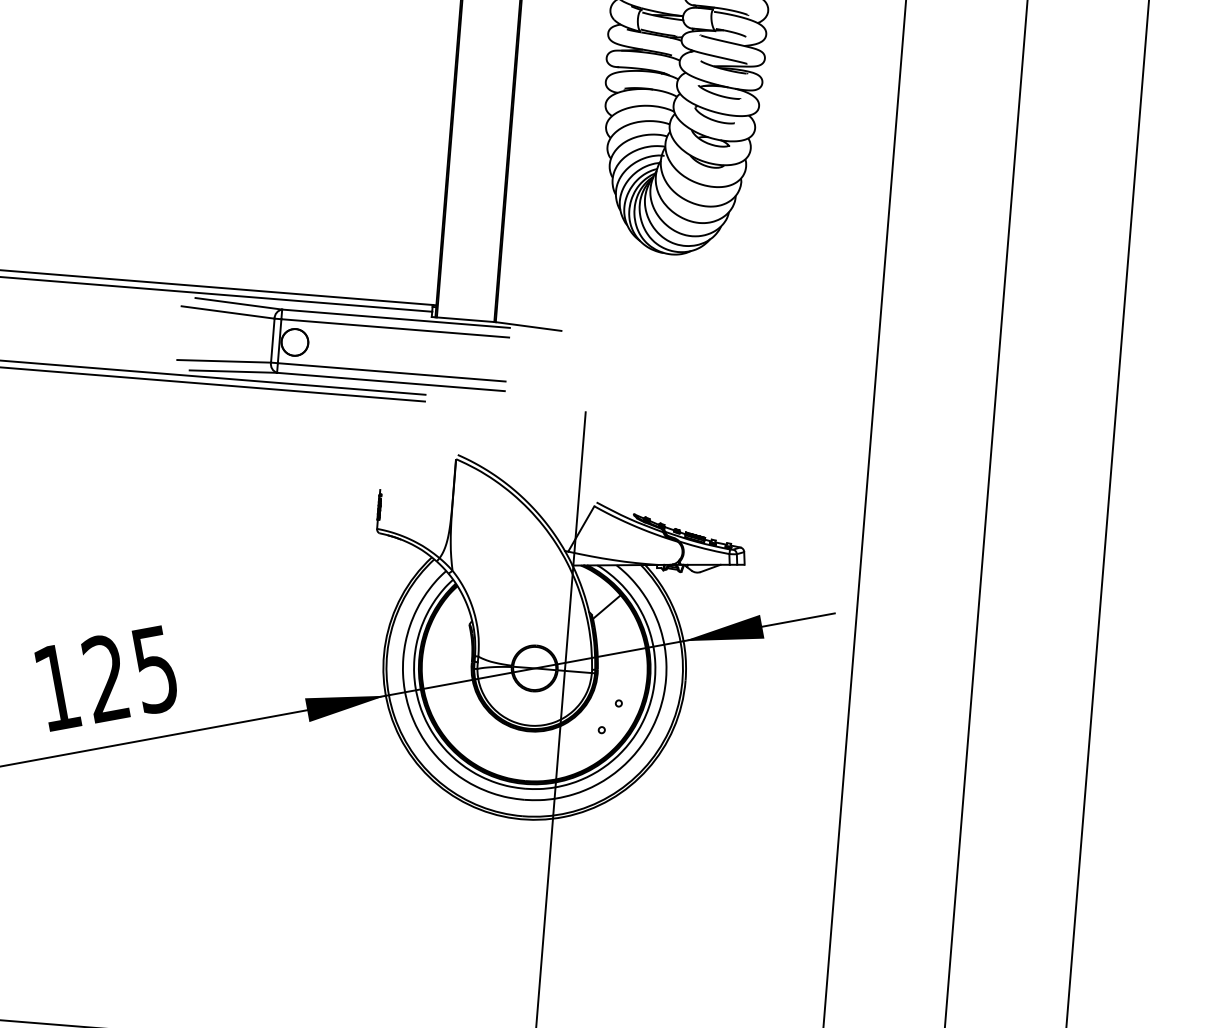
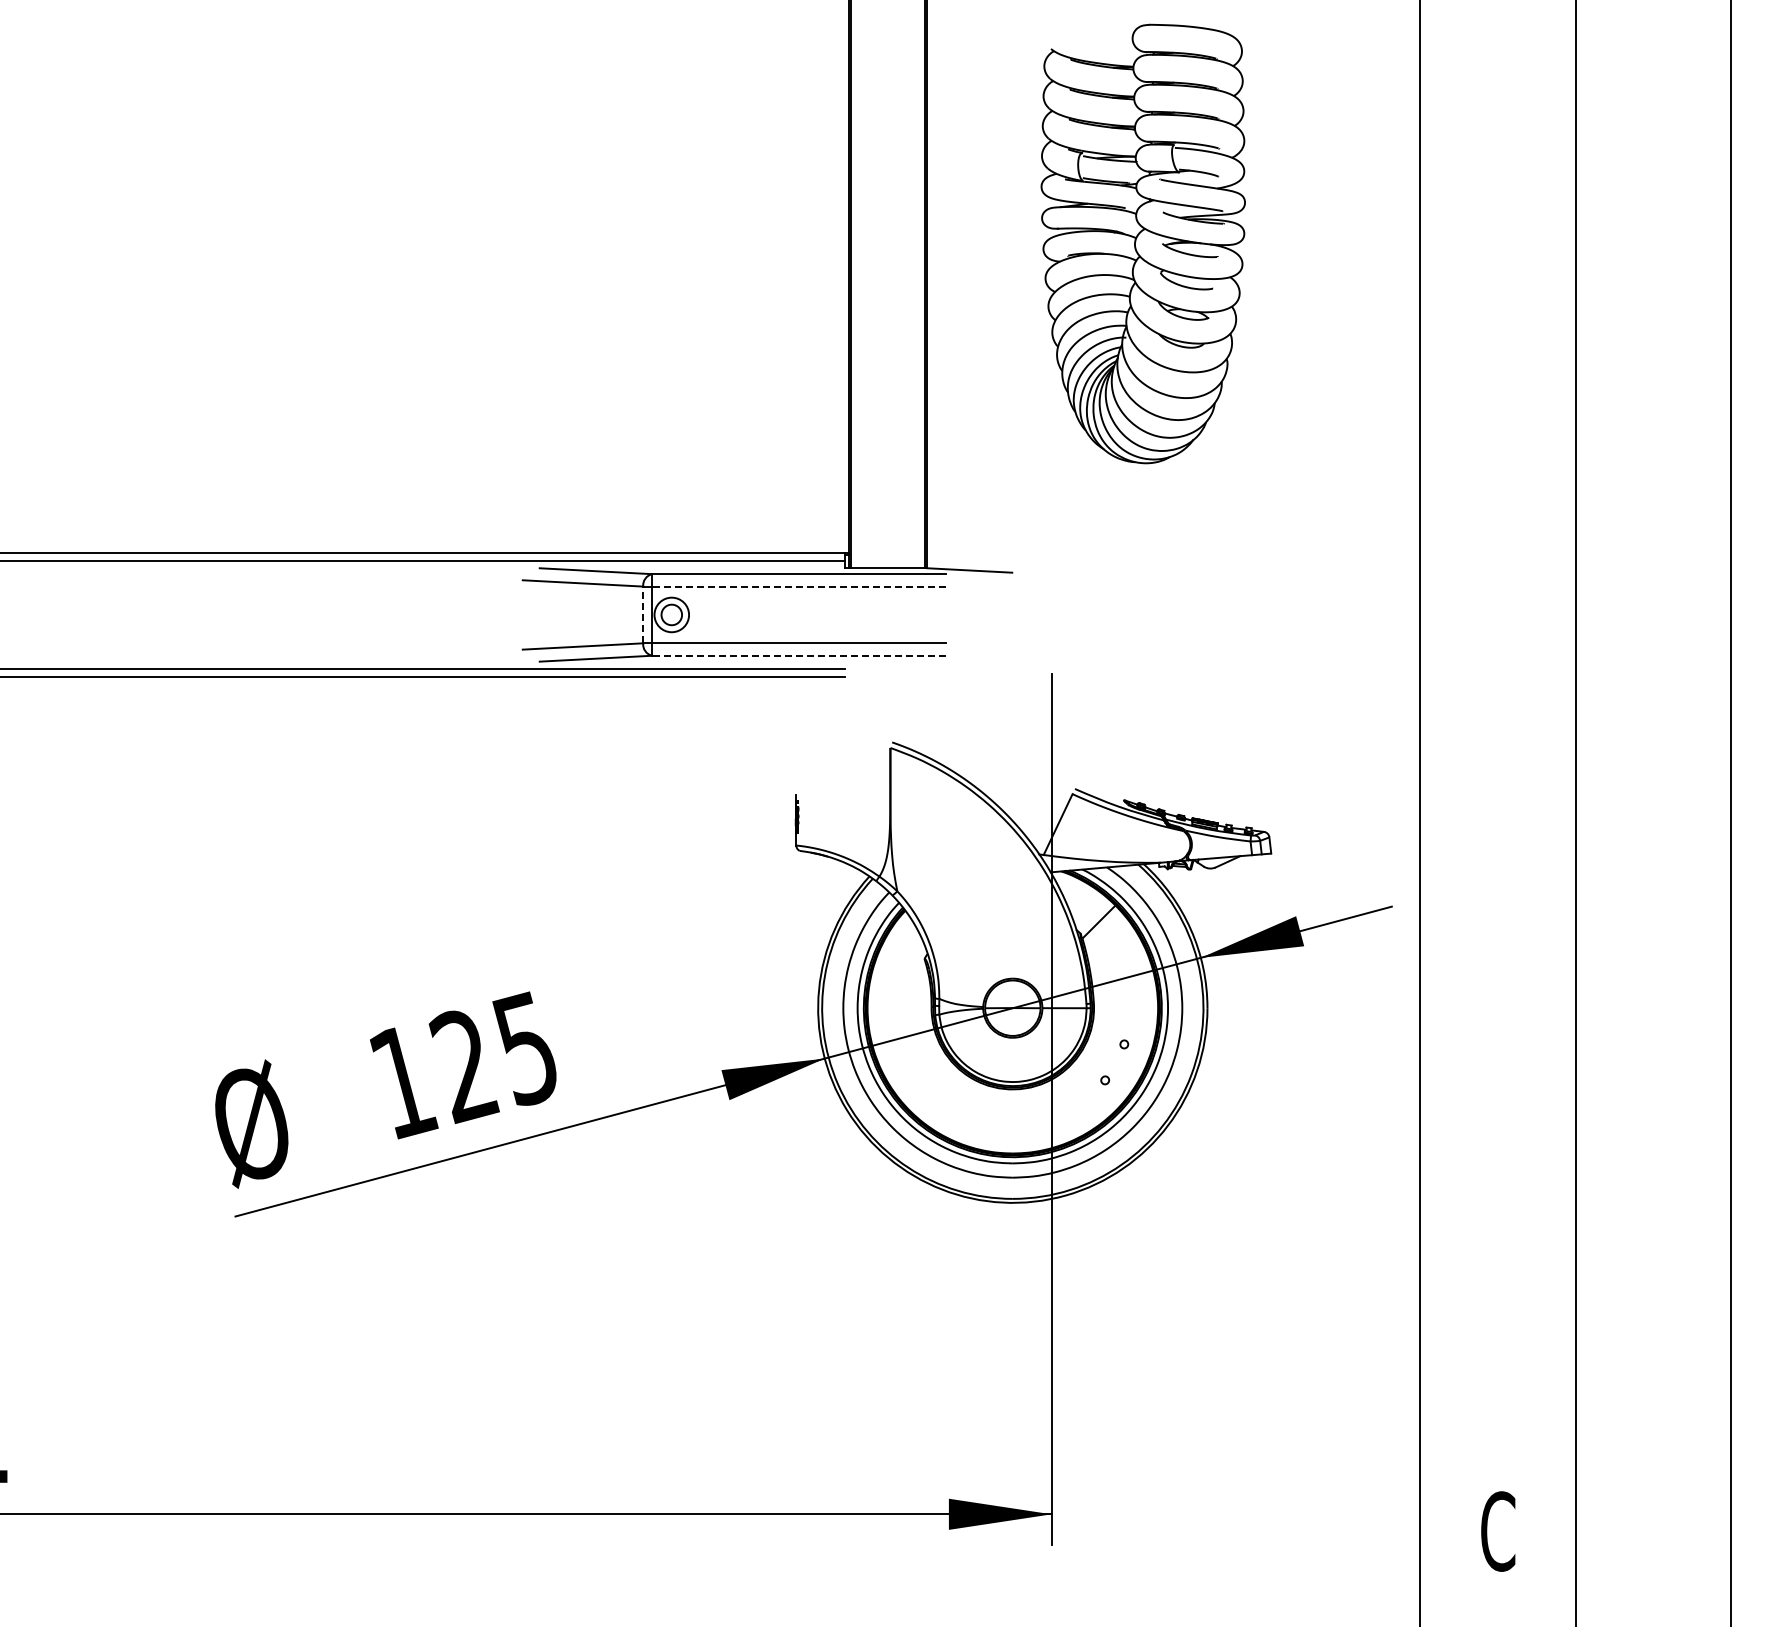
line: (394, 328) -> (798, 586), solid -> dashed
line: (273, 340) -> (643, 614), solid -> dashed
circle: (294, 342) -> (671, 614), size x0.6
line: (390, 381) -> (798, 655), solid -> dashed

